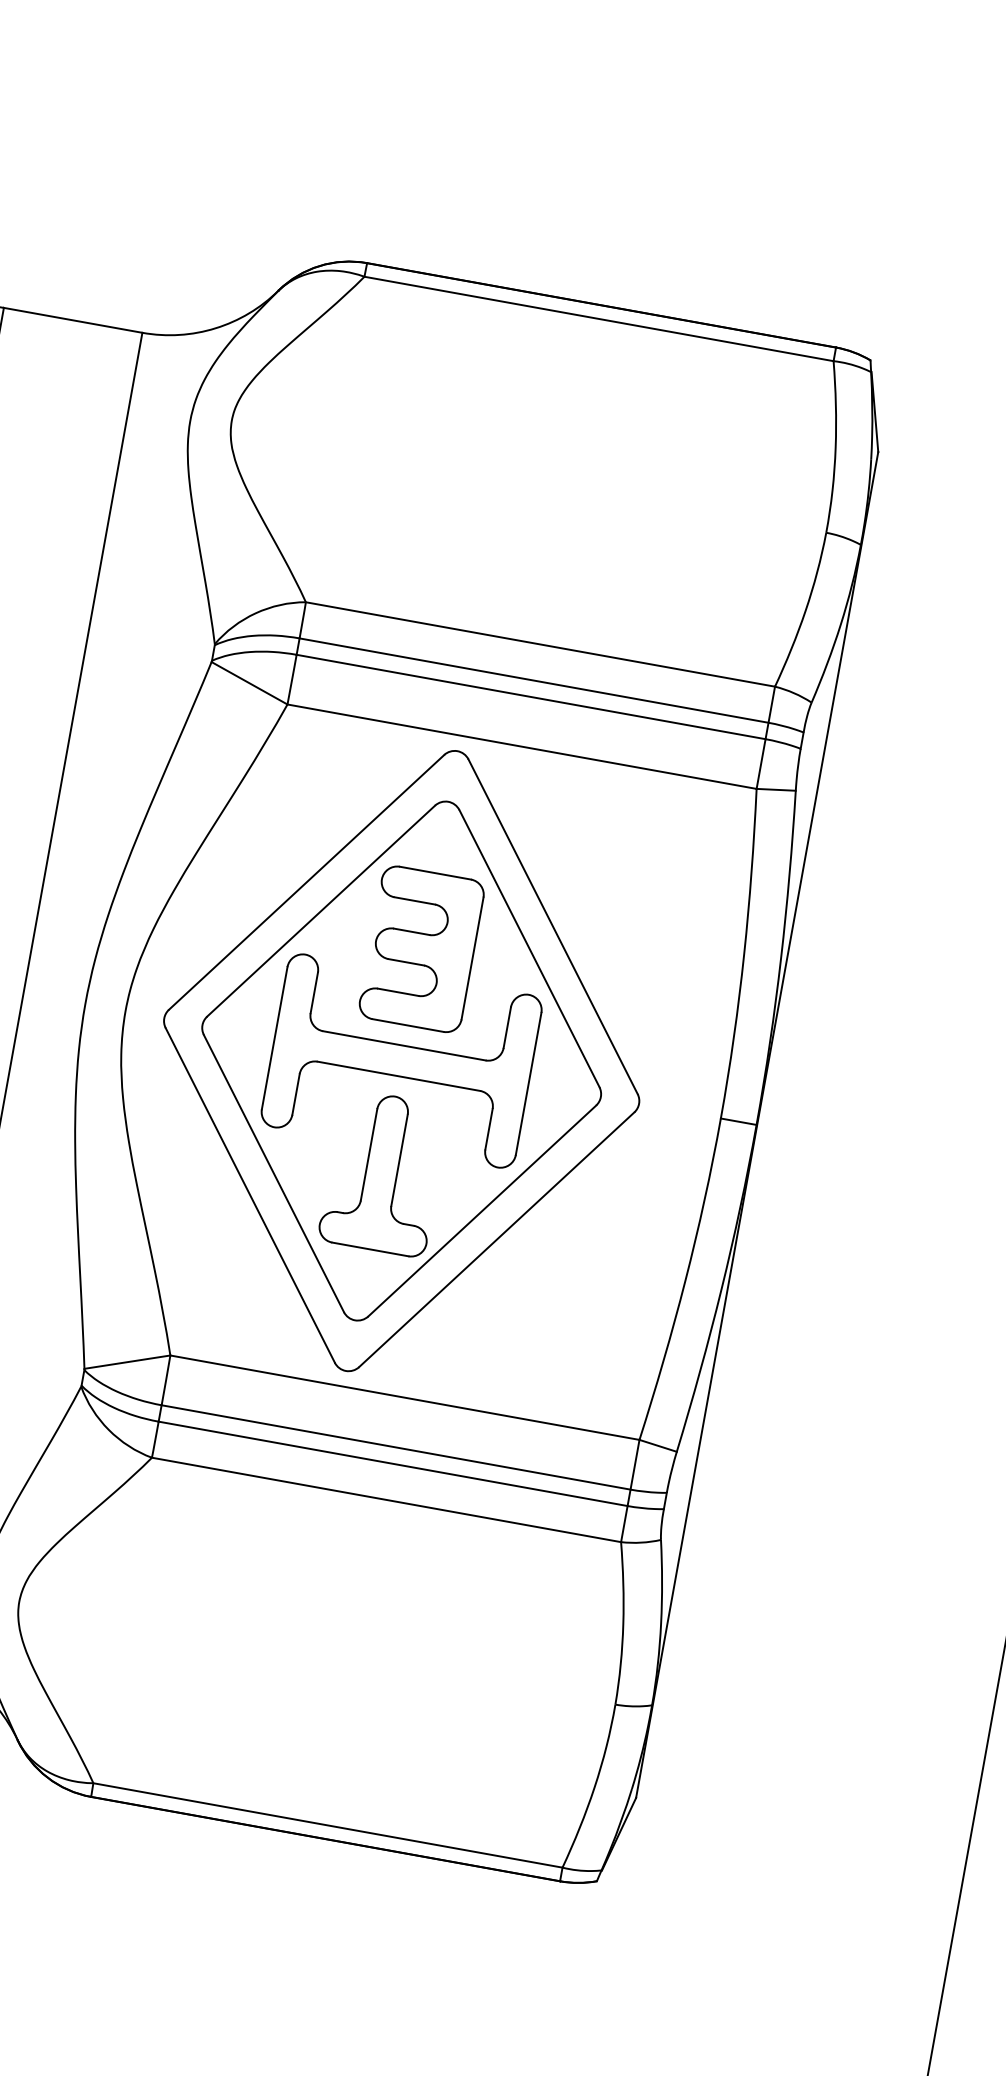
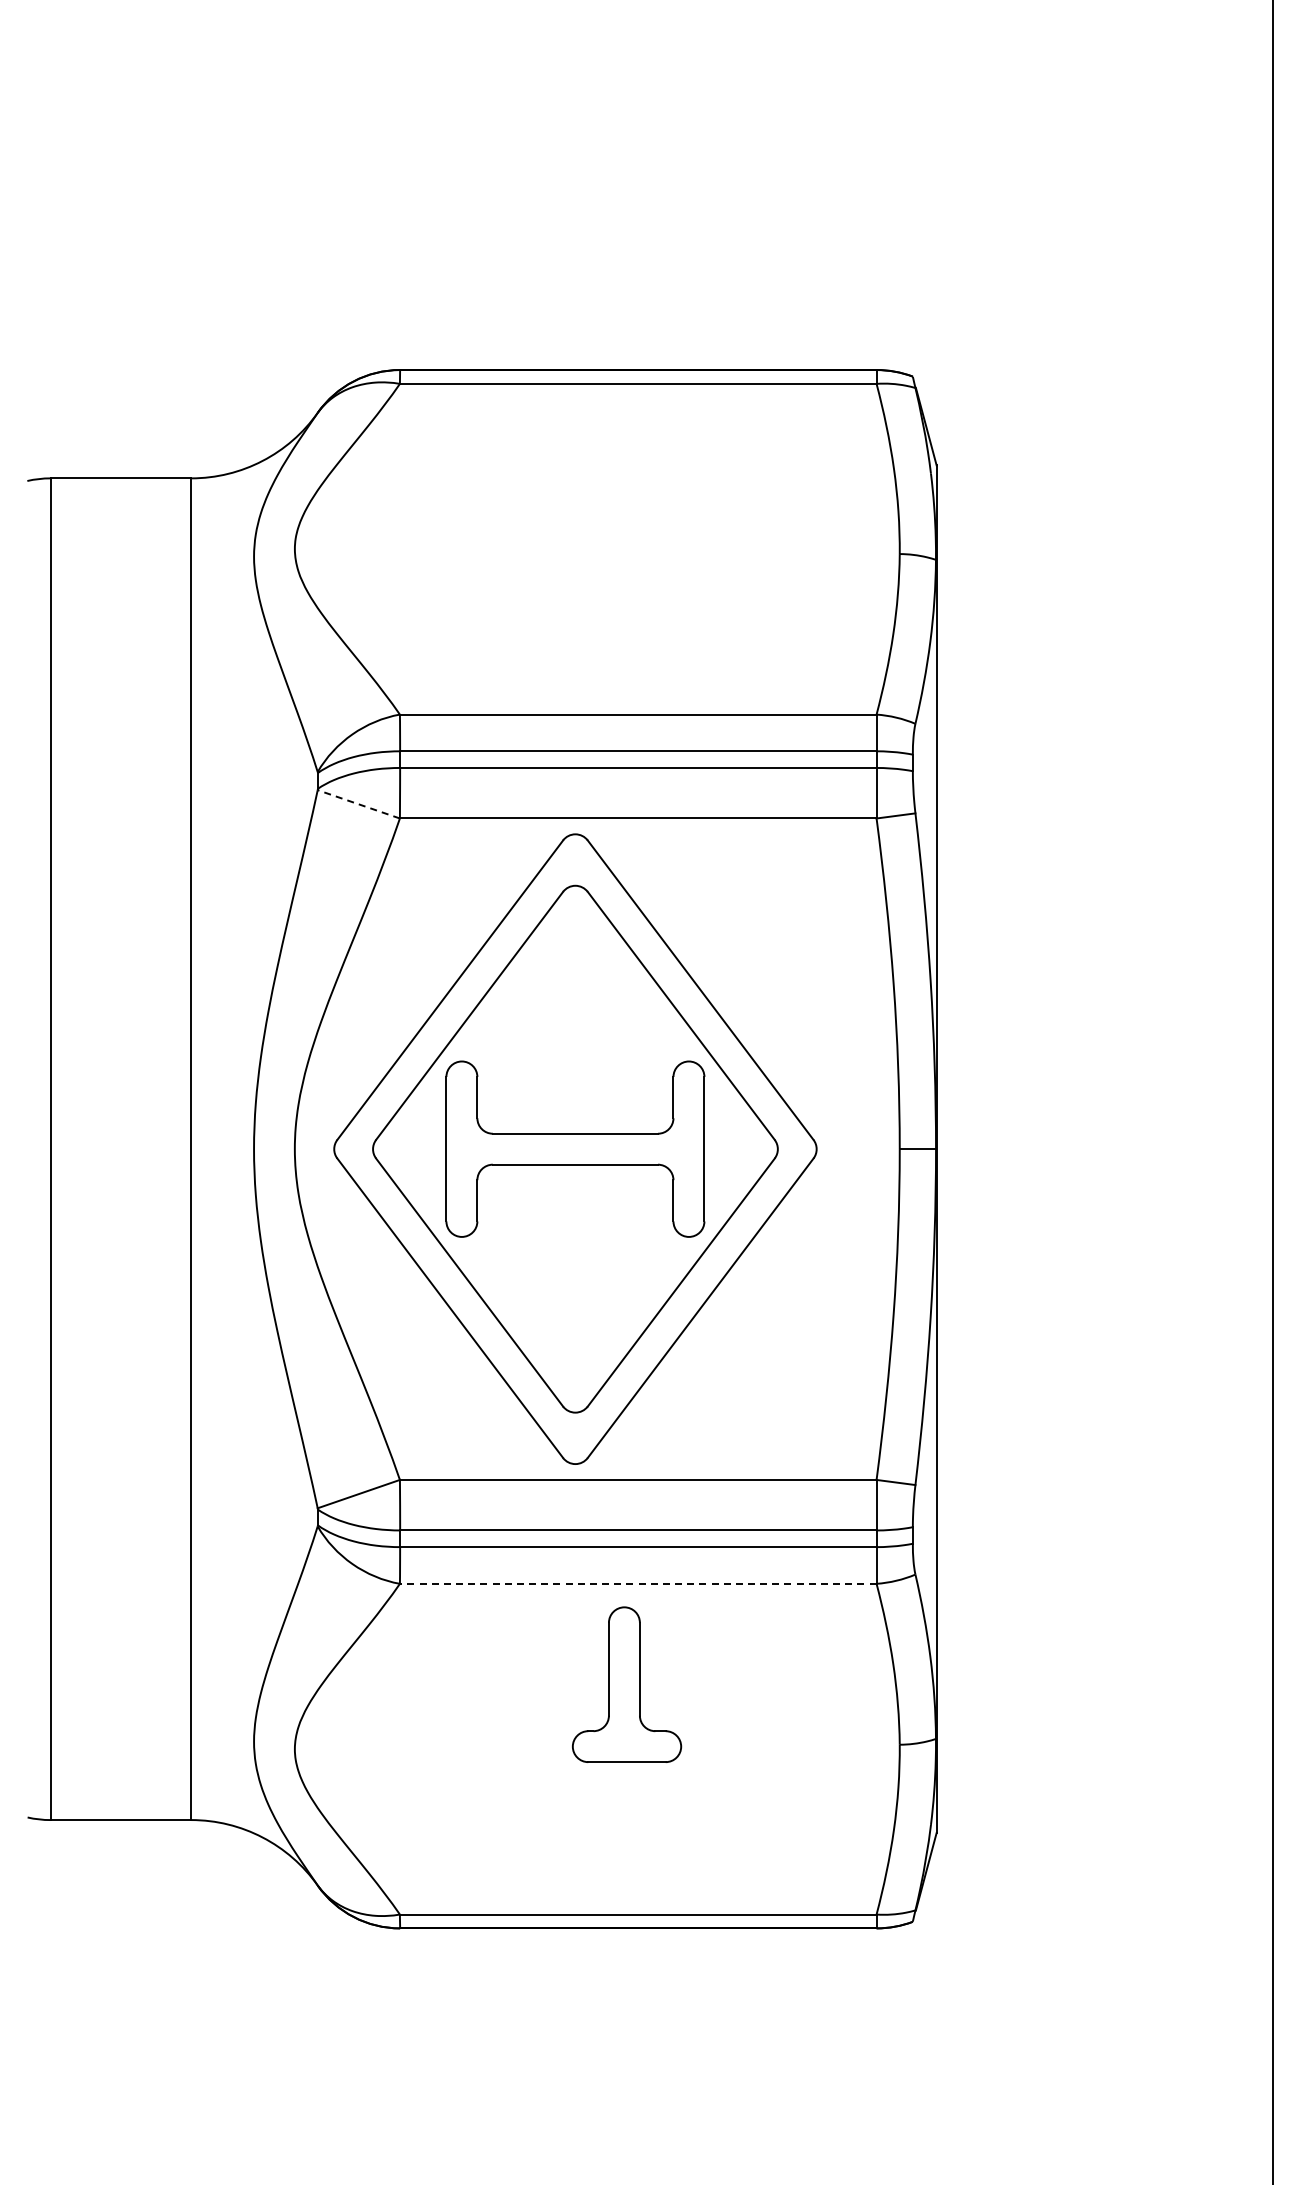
line: (249, 683) -> (358, 804), solid -> dashed
part: (421, 949) -> (575, 1035), removed
part: (384, 1173) -> (627, 1684), moved
line: (385, 1499) -> (637, 1583), solid -> dashed

